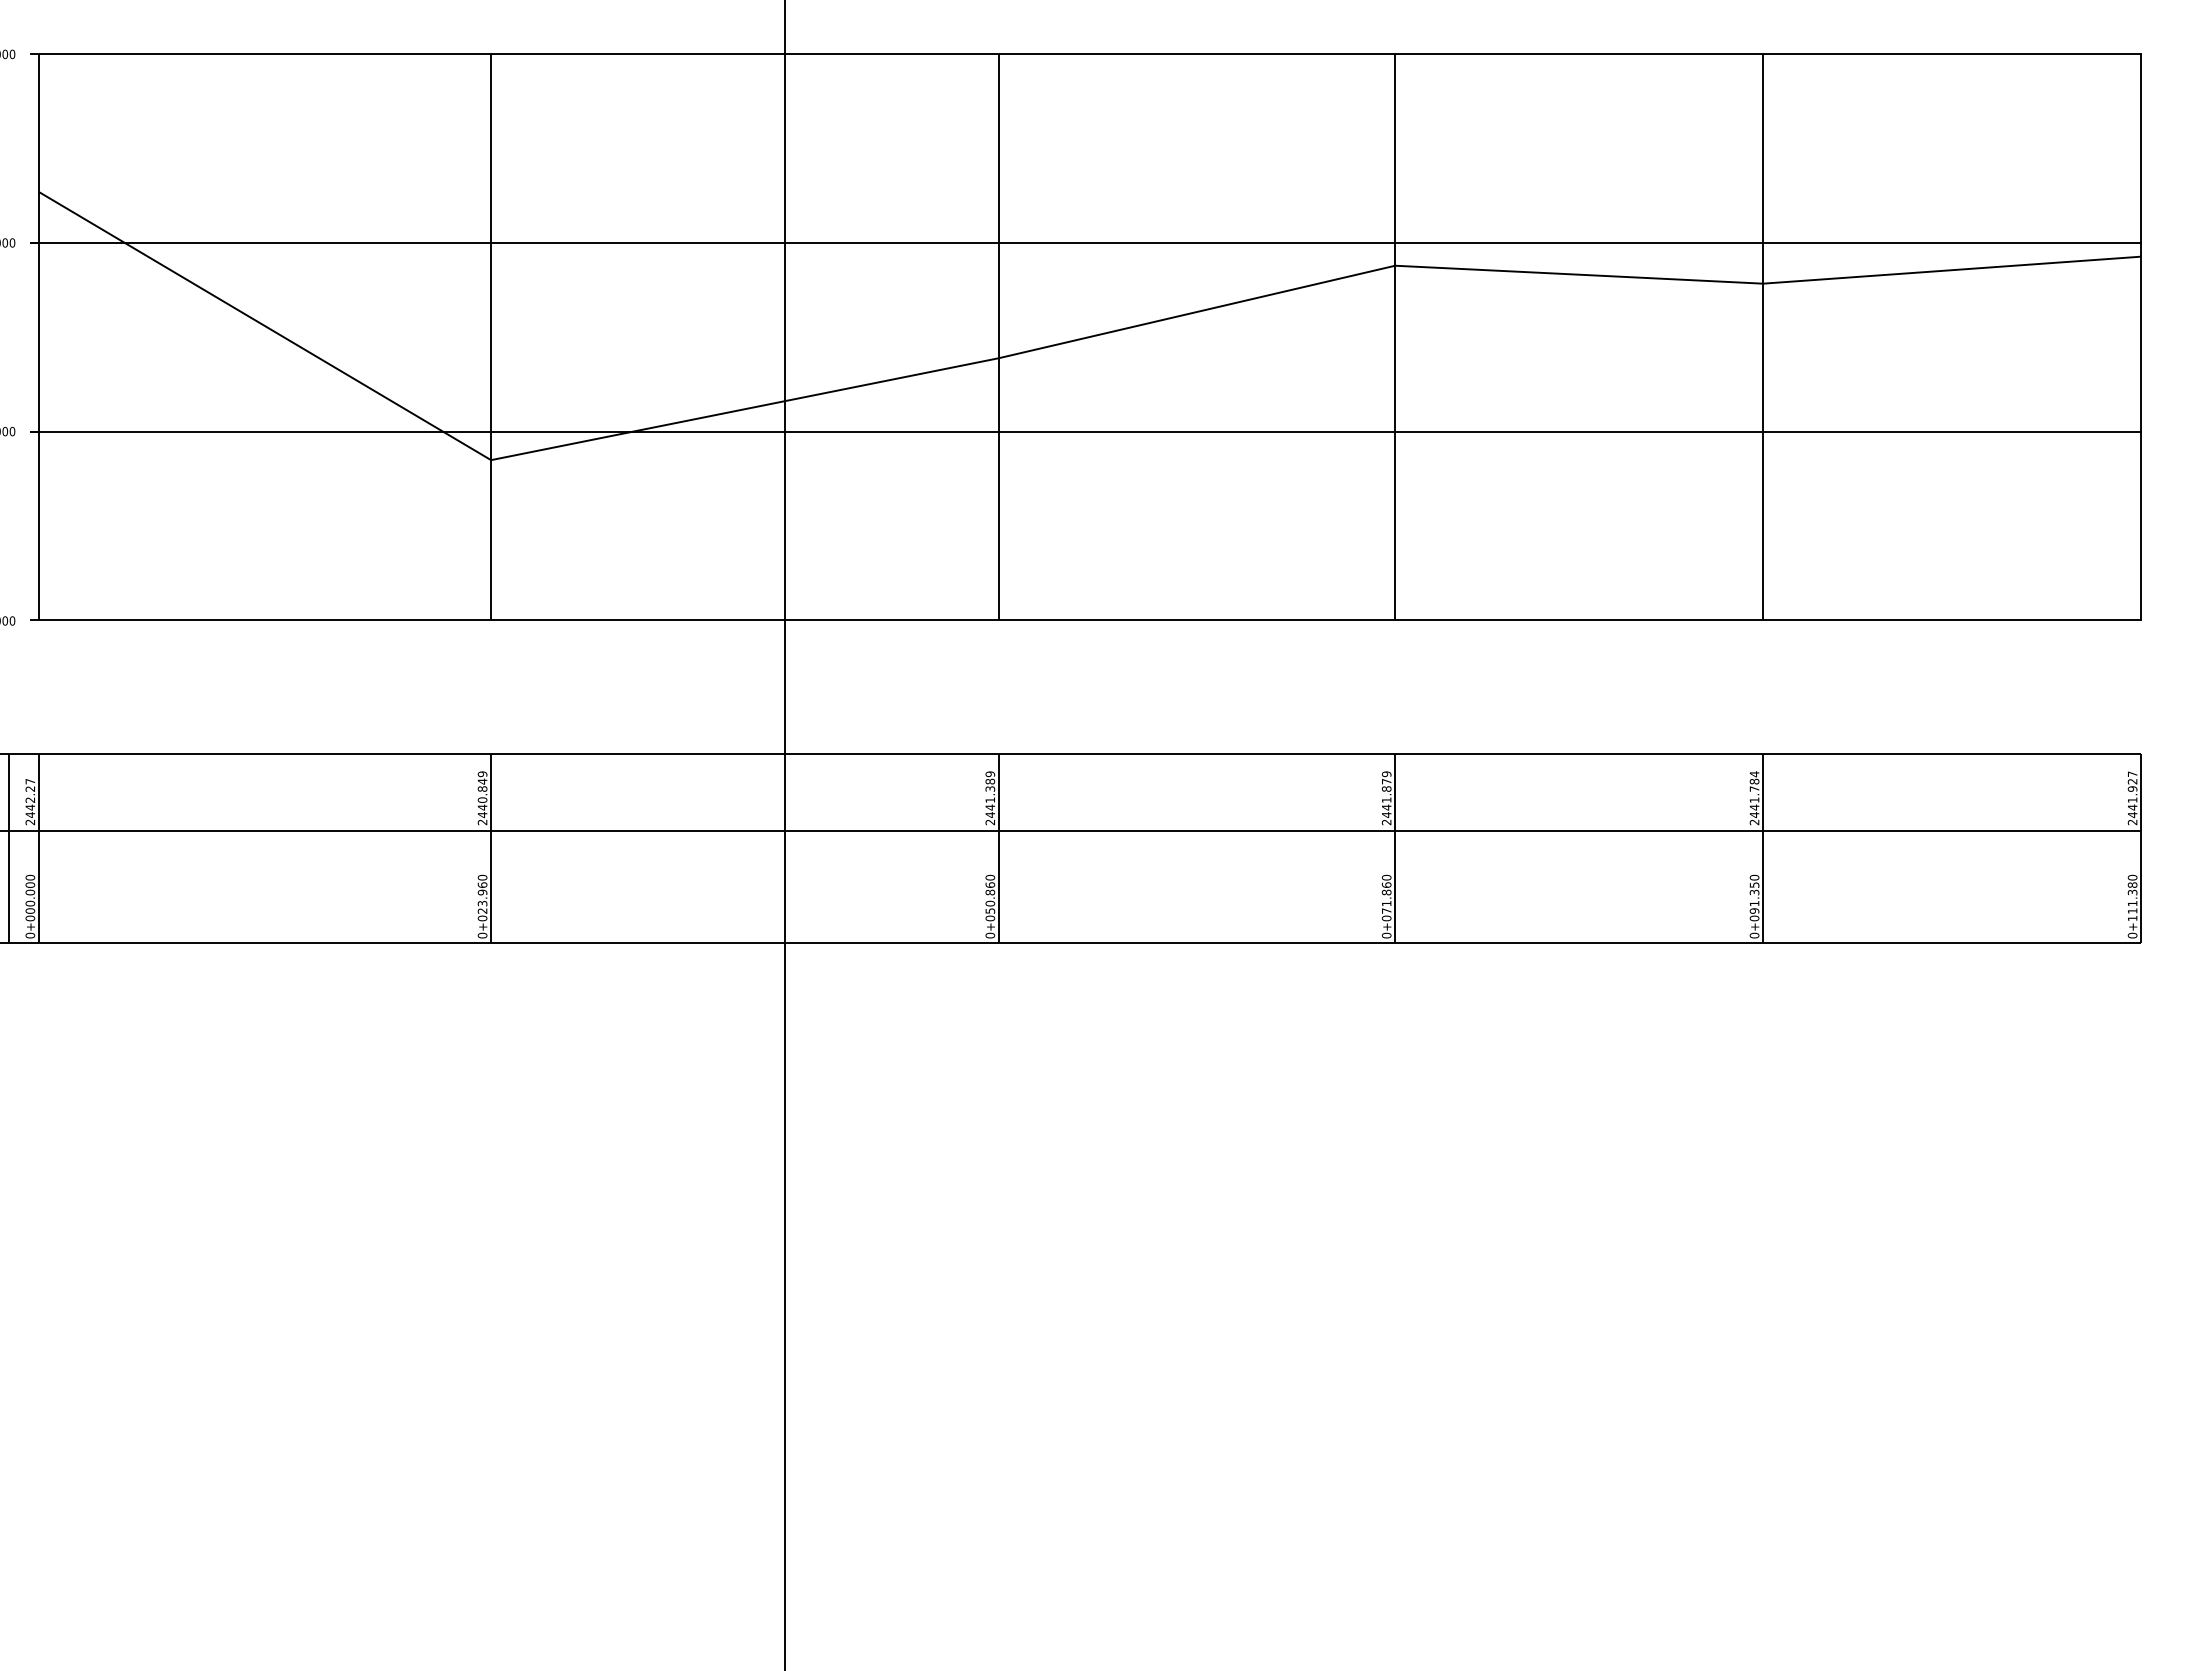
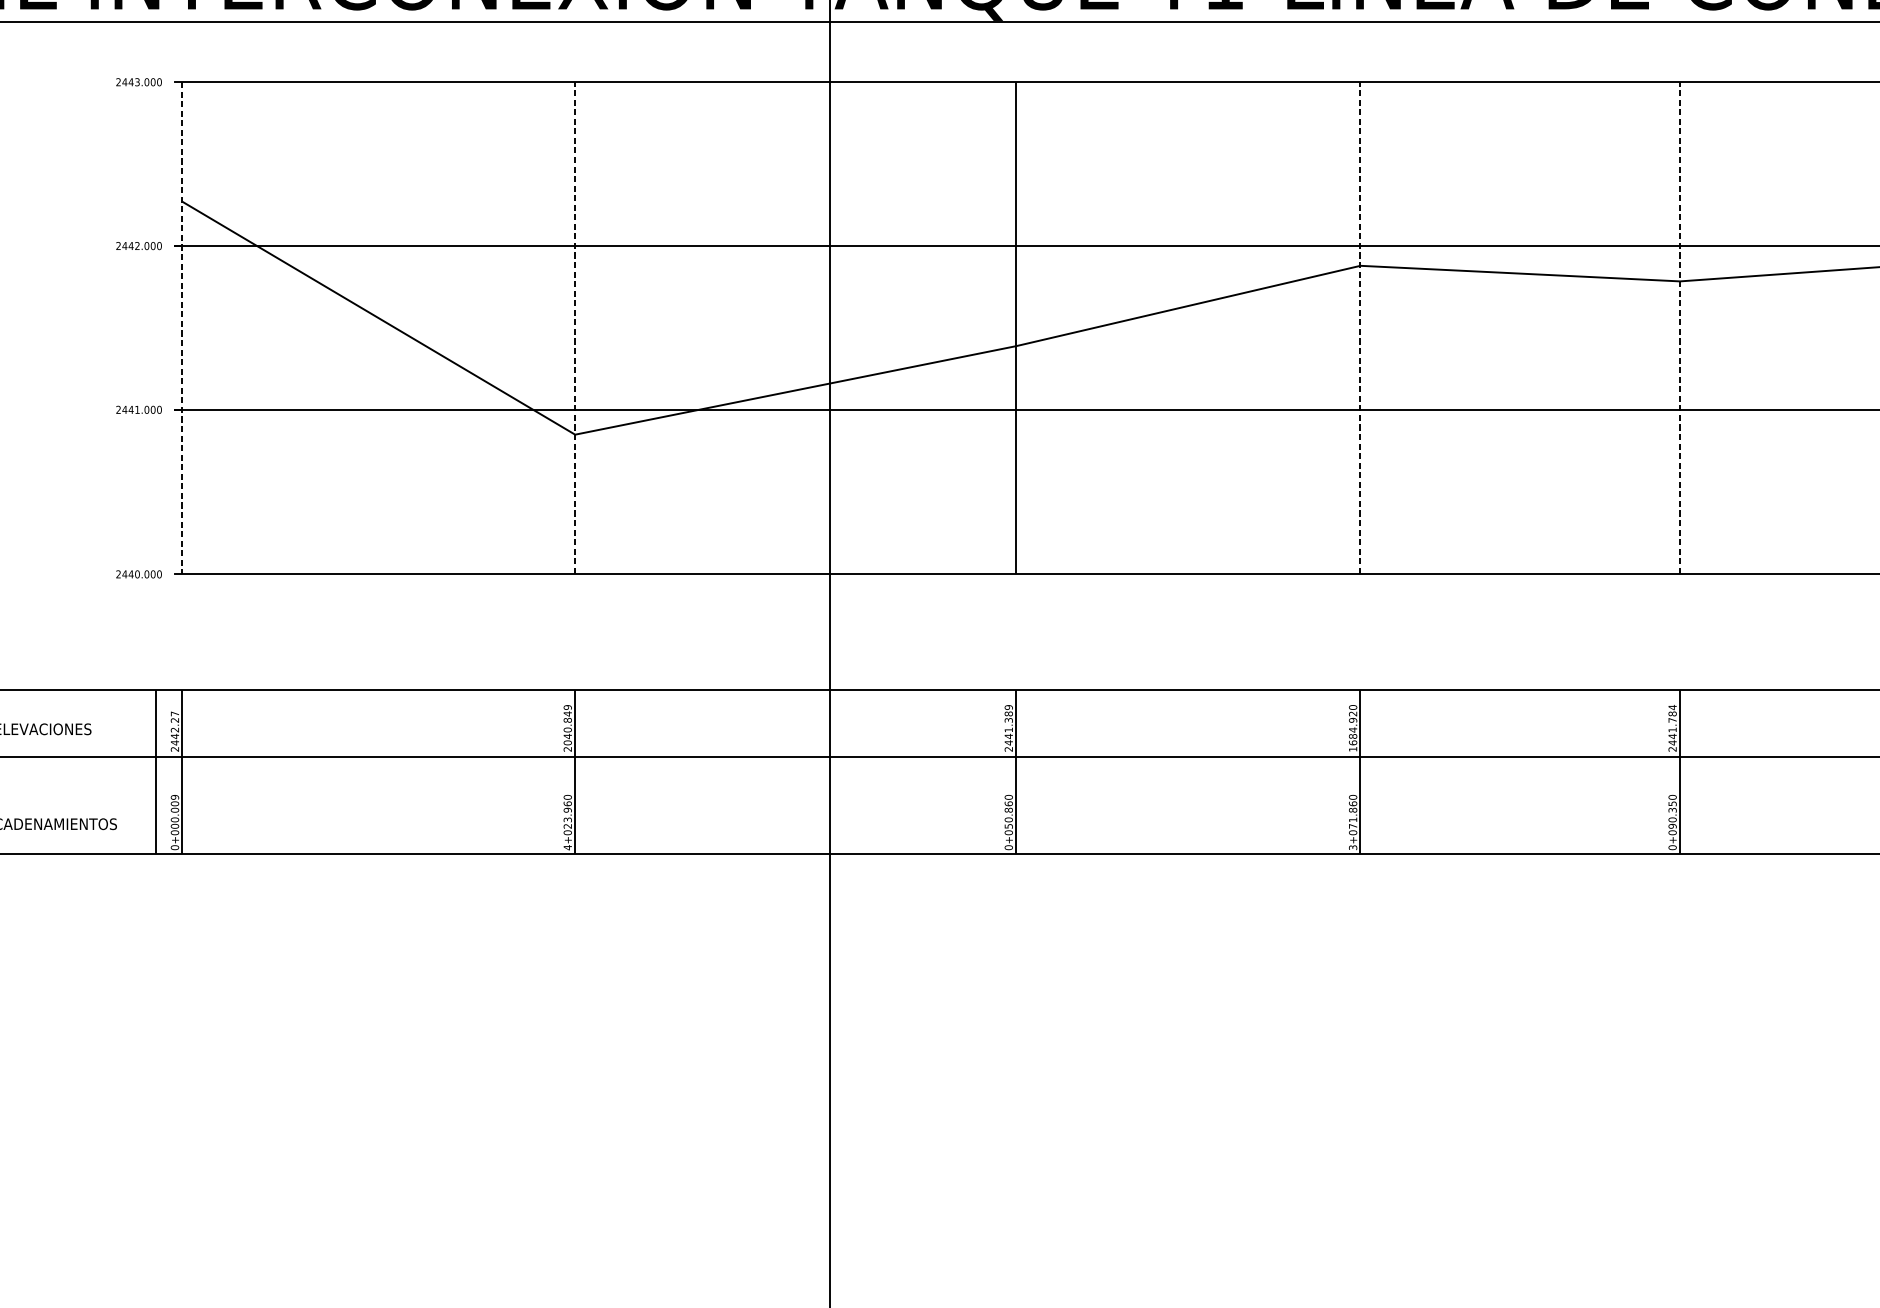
line: (491, 336) -> (575, 327), solid -> dashed
line: (1395, 336) -> (1360, 327), solid -> dashed
line: (1763, 336) -> (1680, 327), solid -> dashed
line: (38, 337) -> (182, 328), solid -> dashed
text: (1386, 798) -> (1352, 728), 2441.879 -> 1684.920
text: (482, 815) -> (567, 743), 2440.849 -> 2040.849
text: (30, 877) -> (175, 797), 0+000.000 -> 0+000.009
text: (1754, 903) -> (1672, 819), 0+091.350 -> 0+090.350
text: (482, 935) -> (567, 847), 0+023.960 -> 4+023.960
text: (1386, 935) -> (1352, 847), 0+071.860 -> 3+071.860

